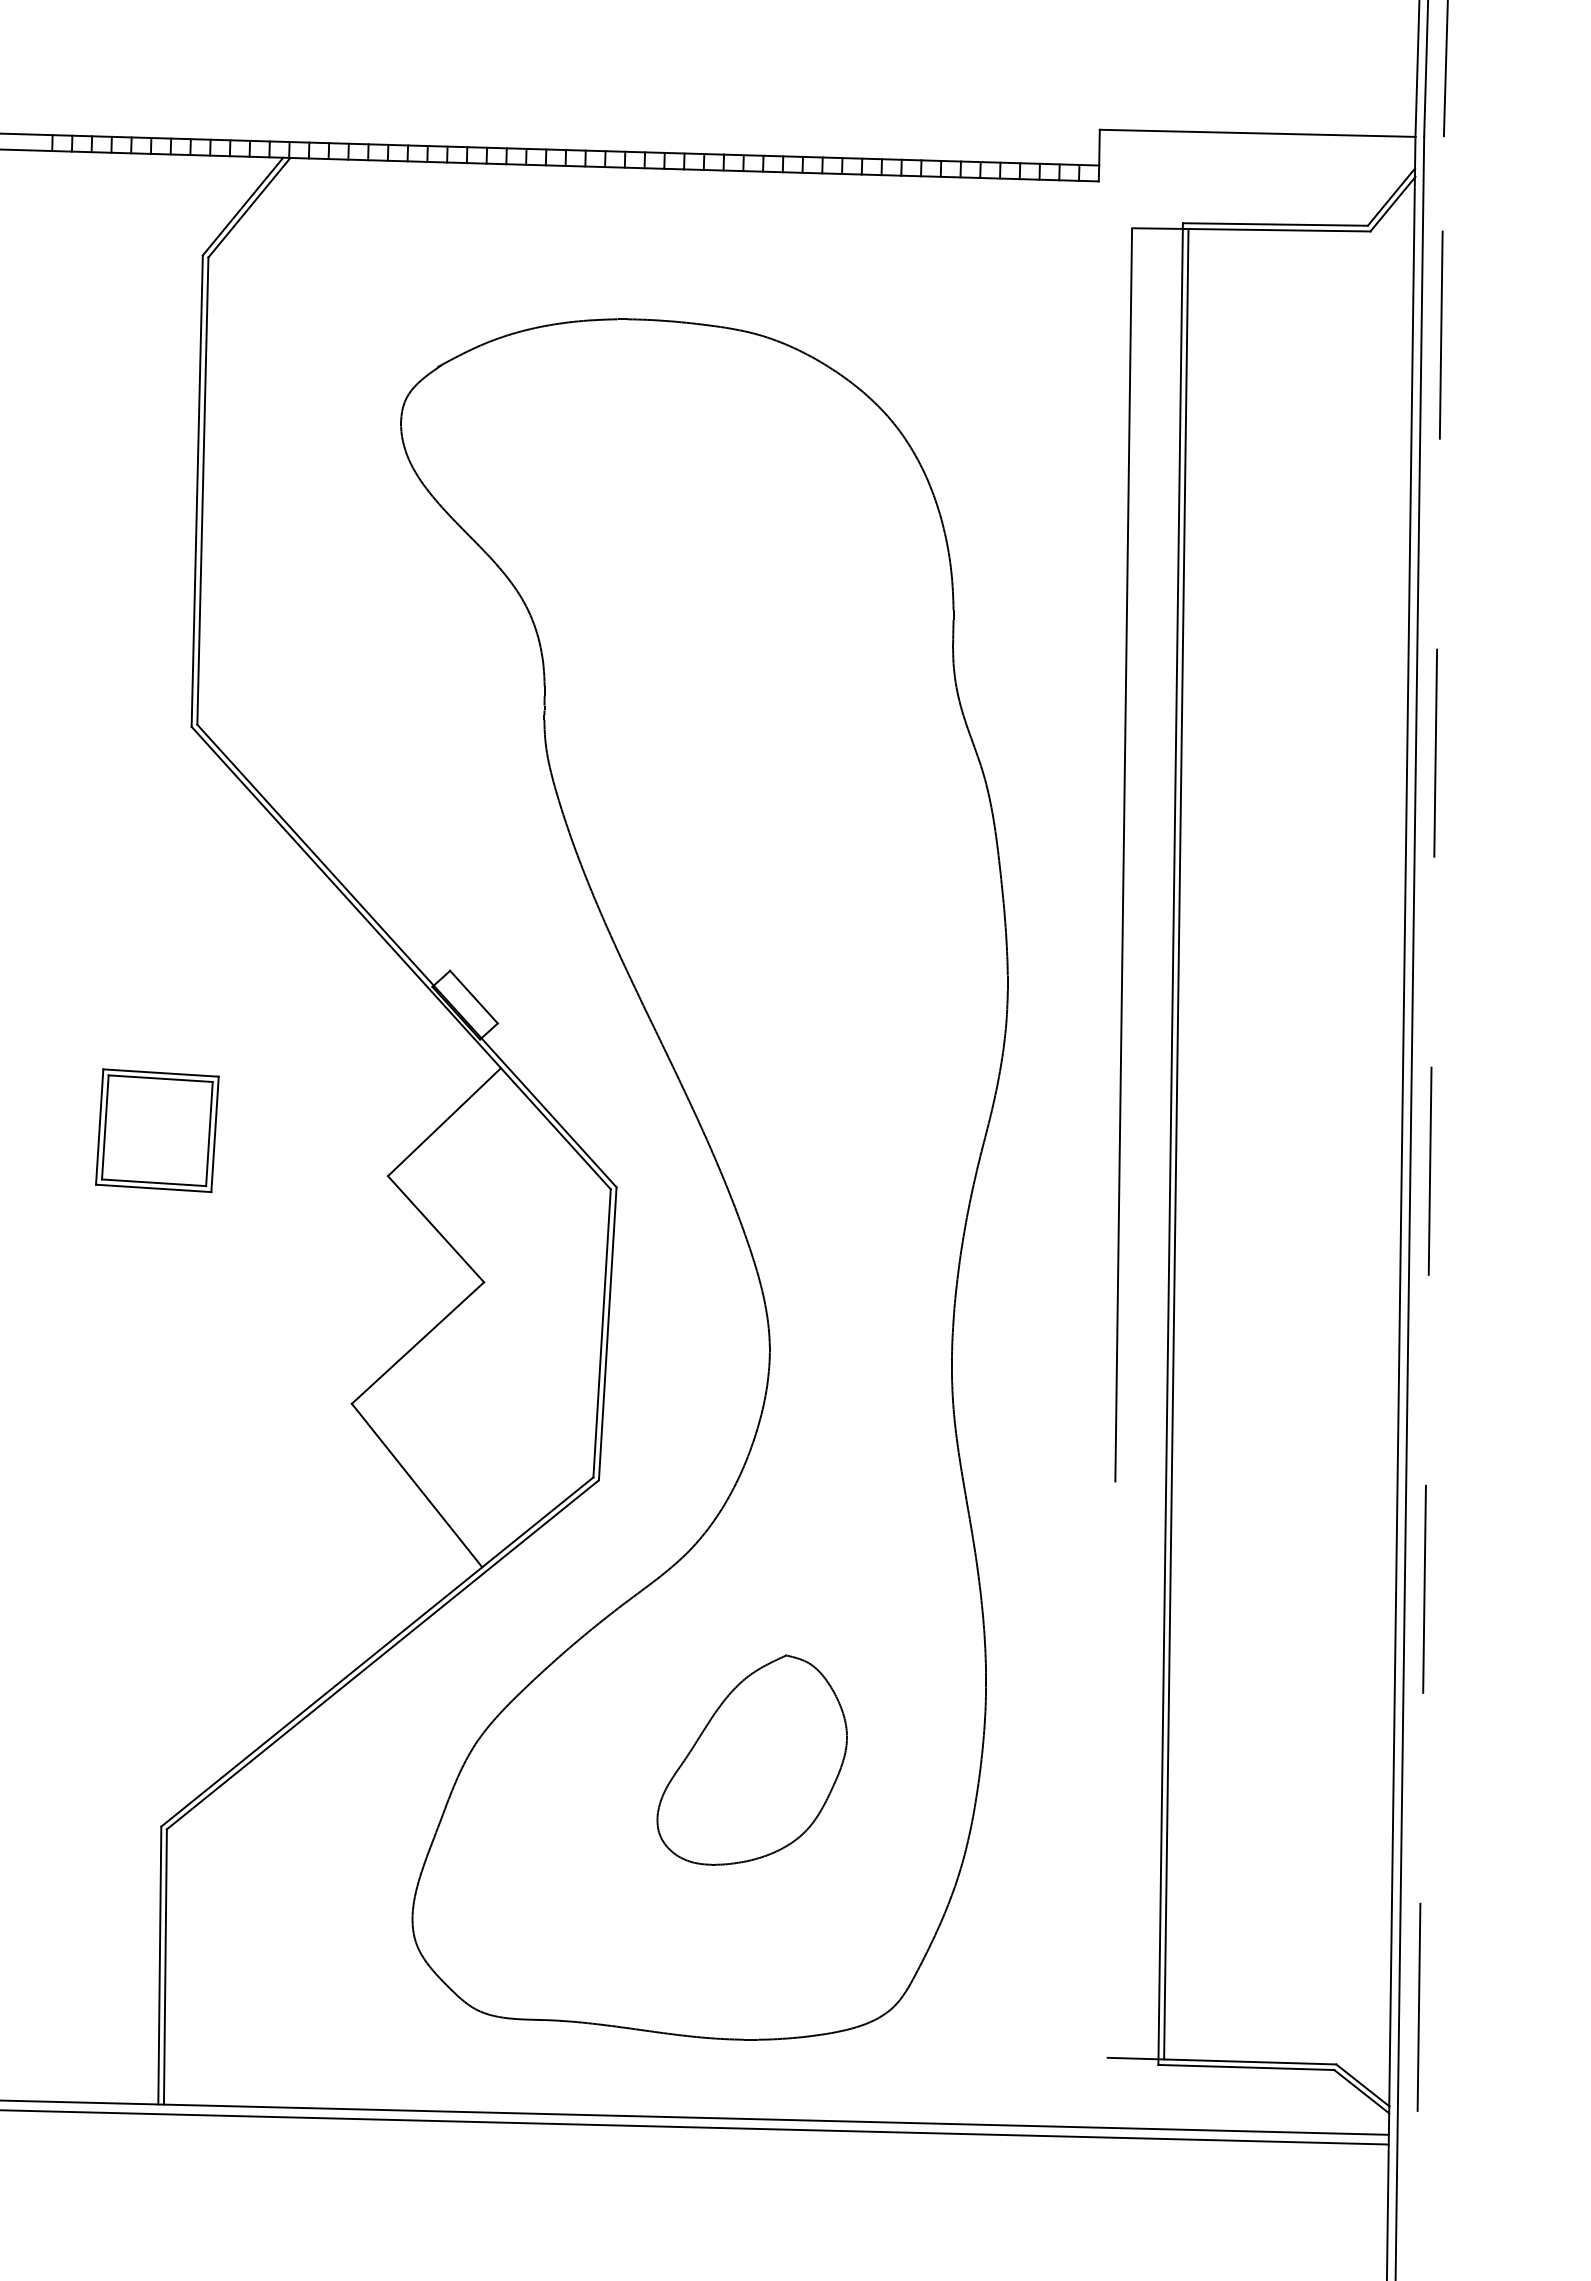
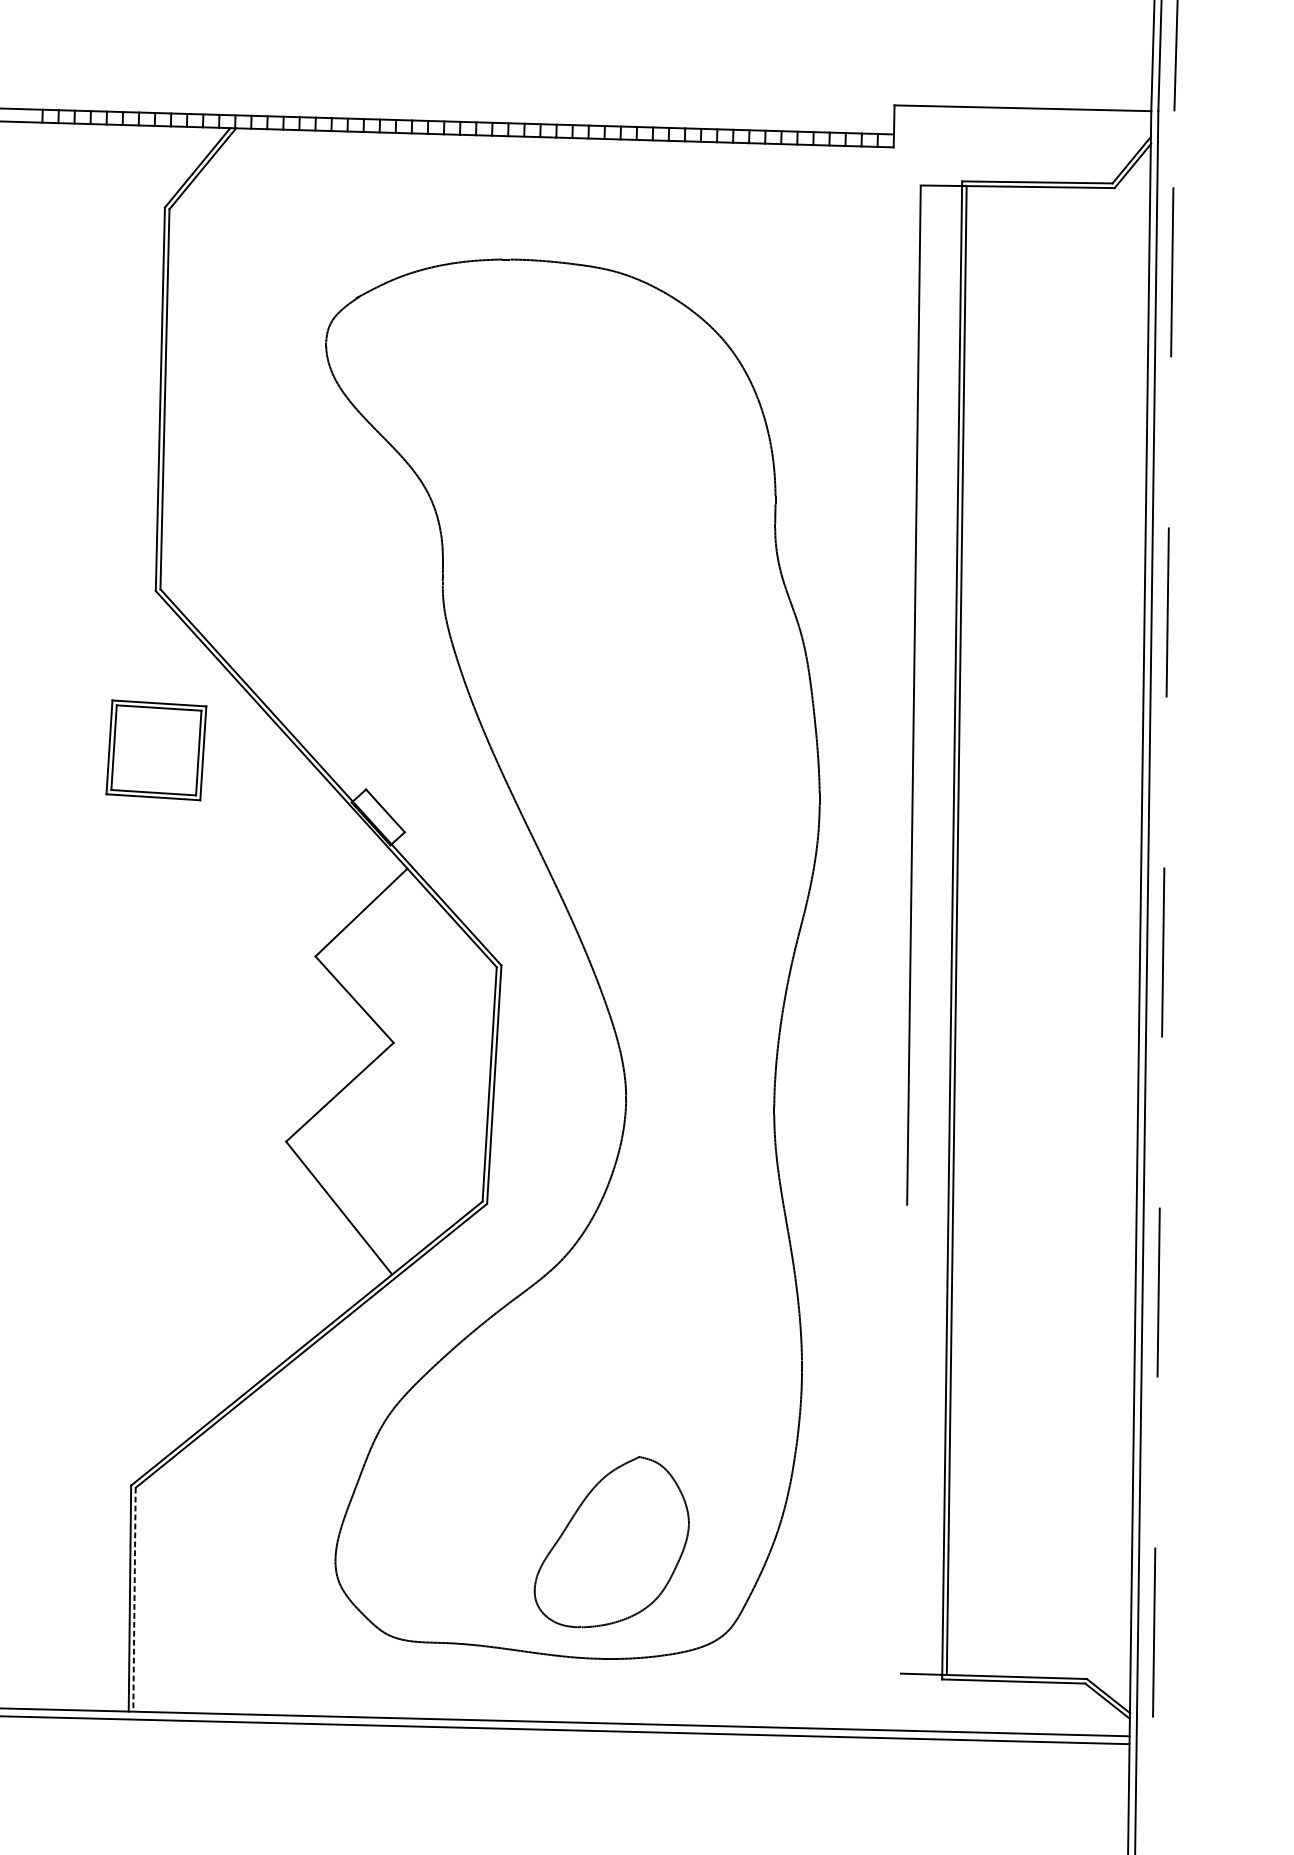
part: (157, 1130) -> (156, 750), moved
part: (751, 1759) -> (611, 1541), moved
line: (165, 1966) -> (134, 1599), solid -> dashed

